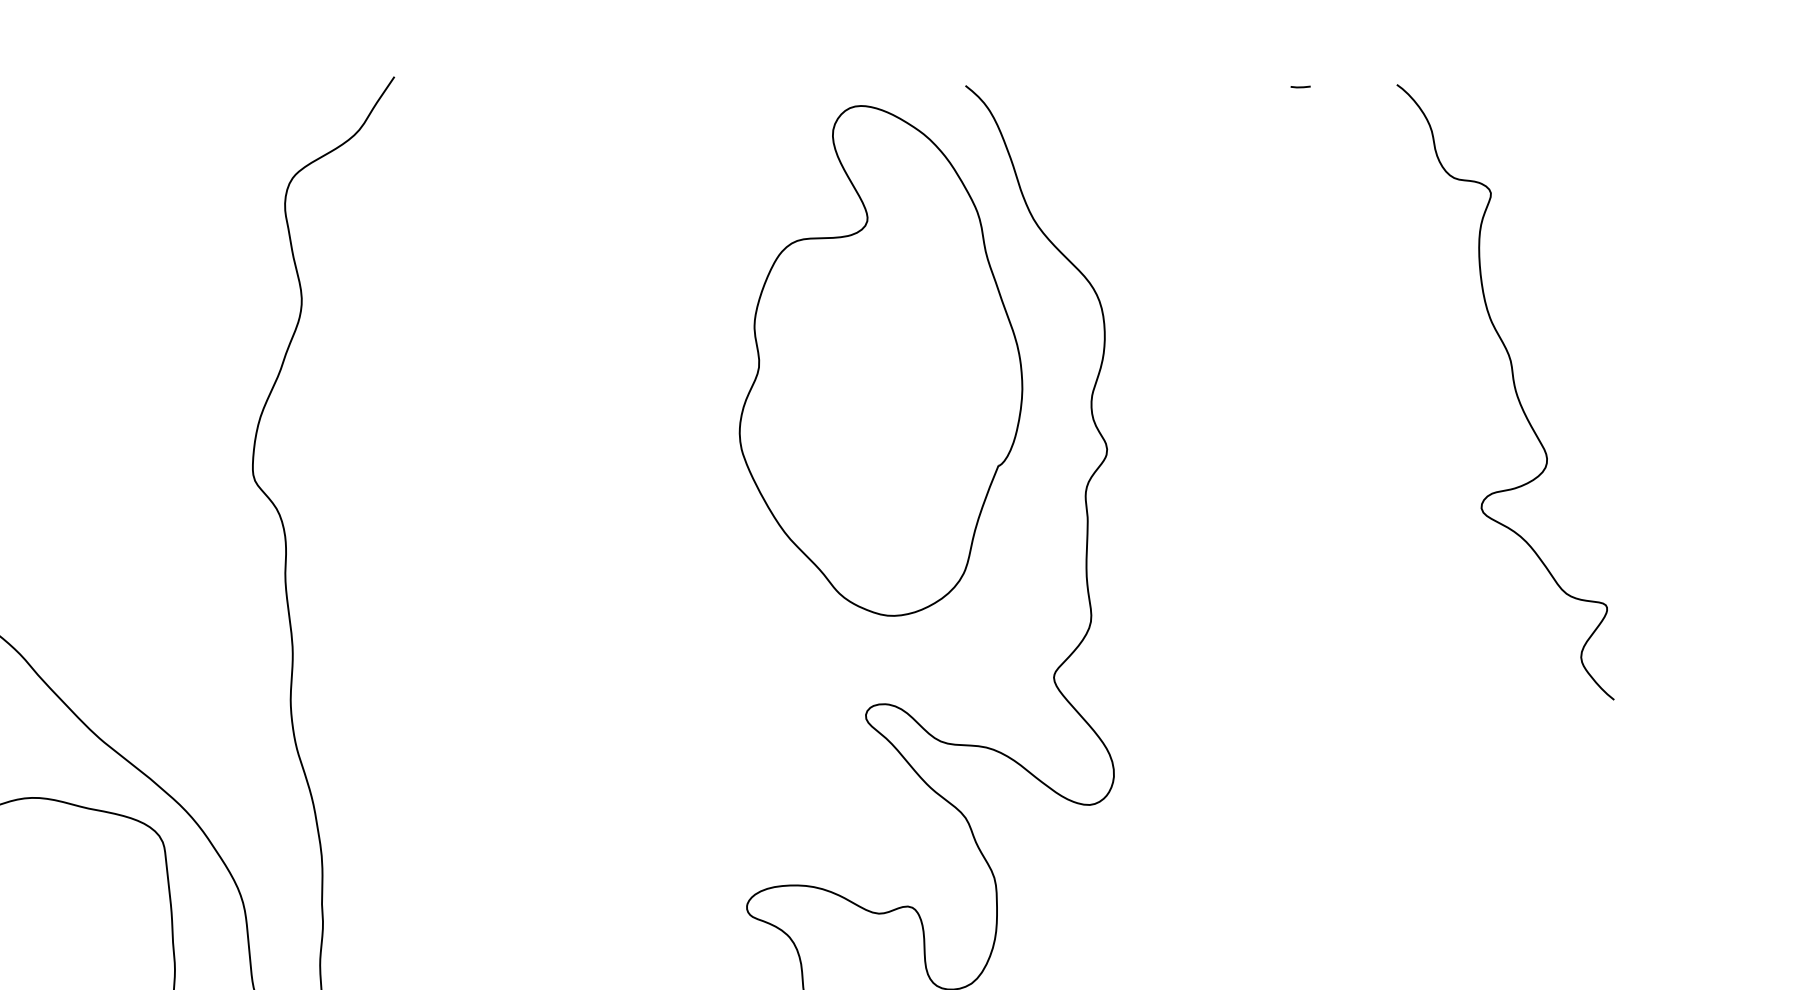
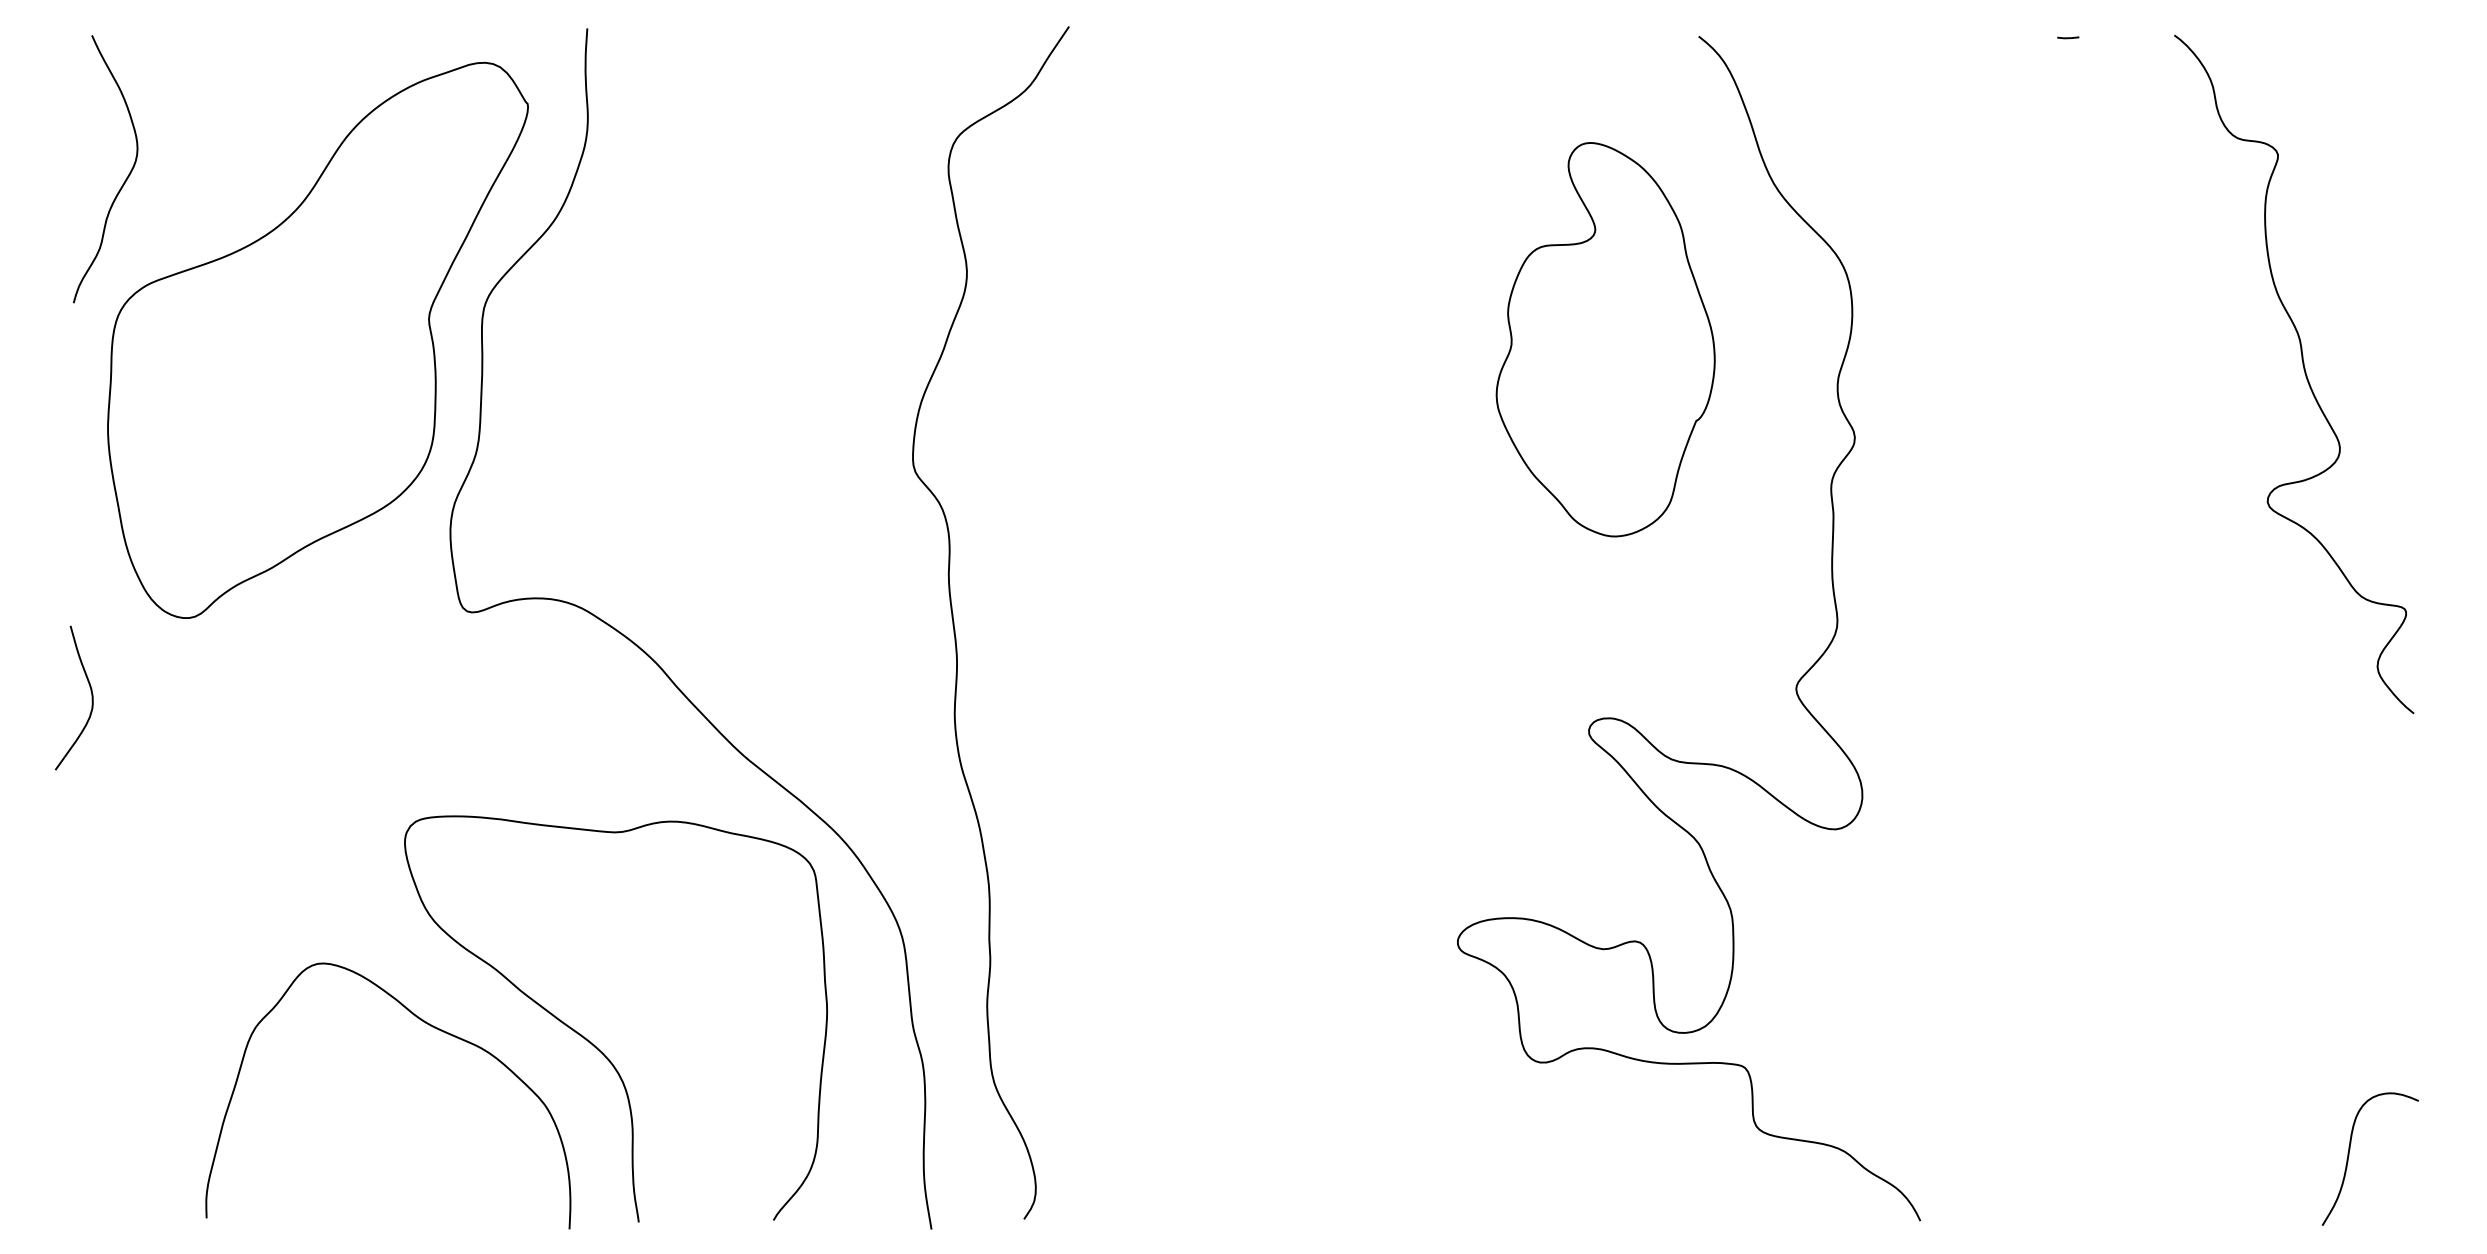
part: (880, 360) -> (1605, 339), size x0.7

